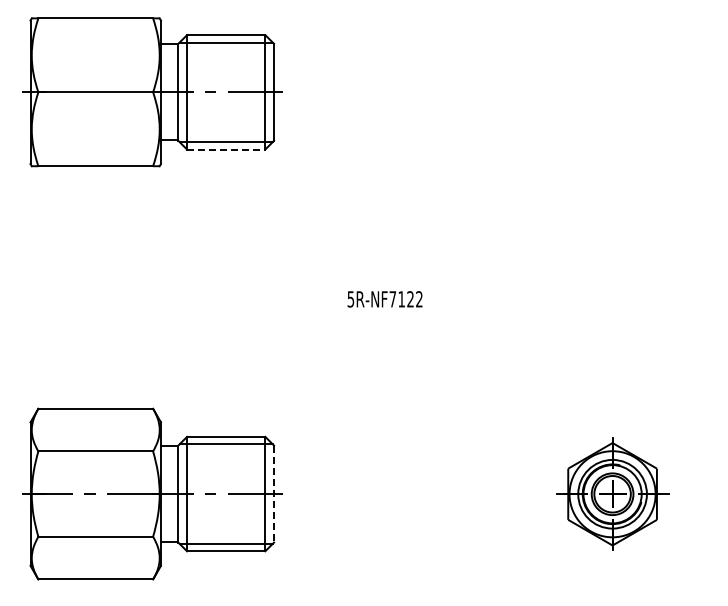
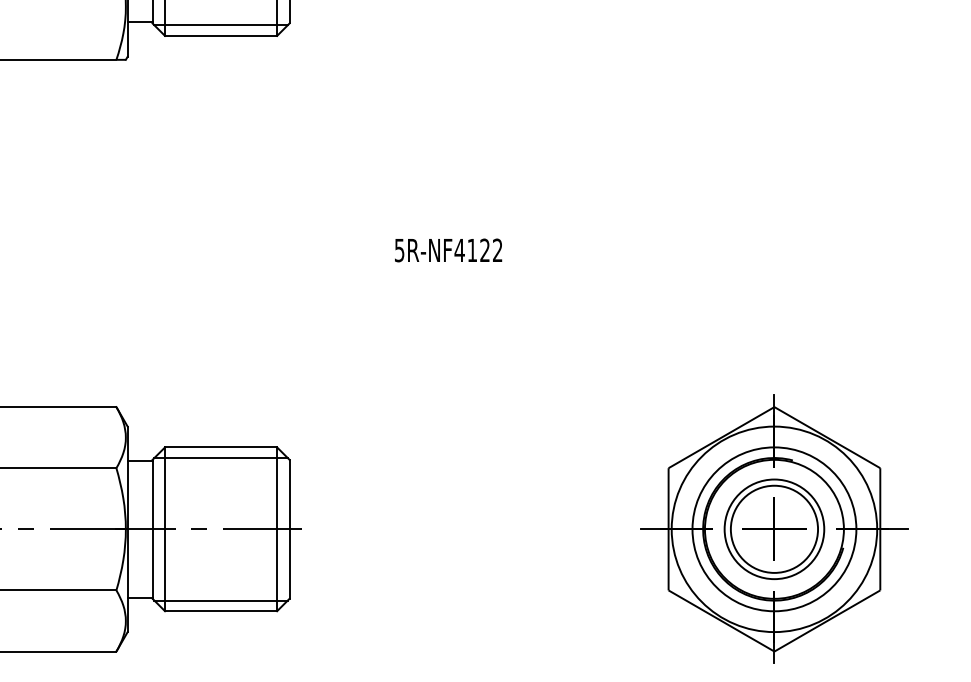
line: (226, 149) -> (221, 35), dashed -> solid
text: (392, 299) -> (459, 250), 5R-NF7122 -> 5R-NF4122
line: (274, 494) -> (290, 529), dashed -> solid
part: (612, 494) -> (774, 529), size x1.67

